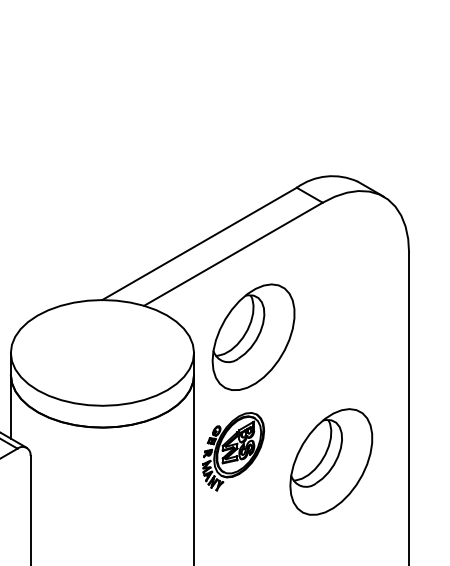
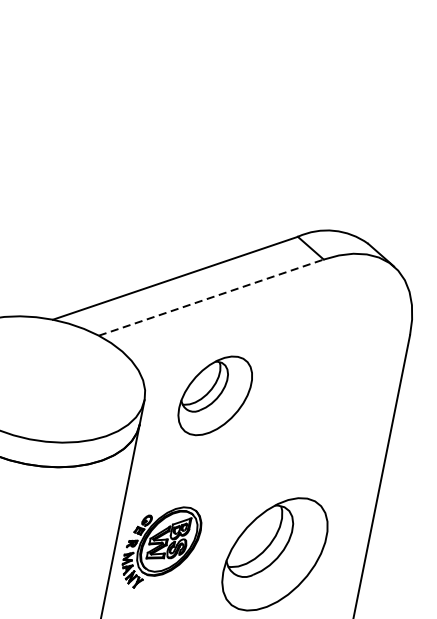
line: (233, 254) -> (211, 297), solid -> dashed
part: (253, 336) -> (215, 395), size x0.7
part: (233, 451) -> (161, 547), moved

